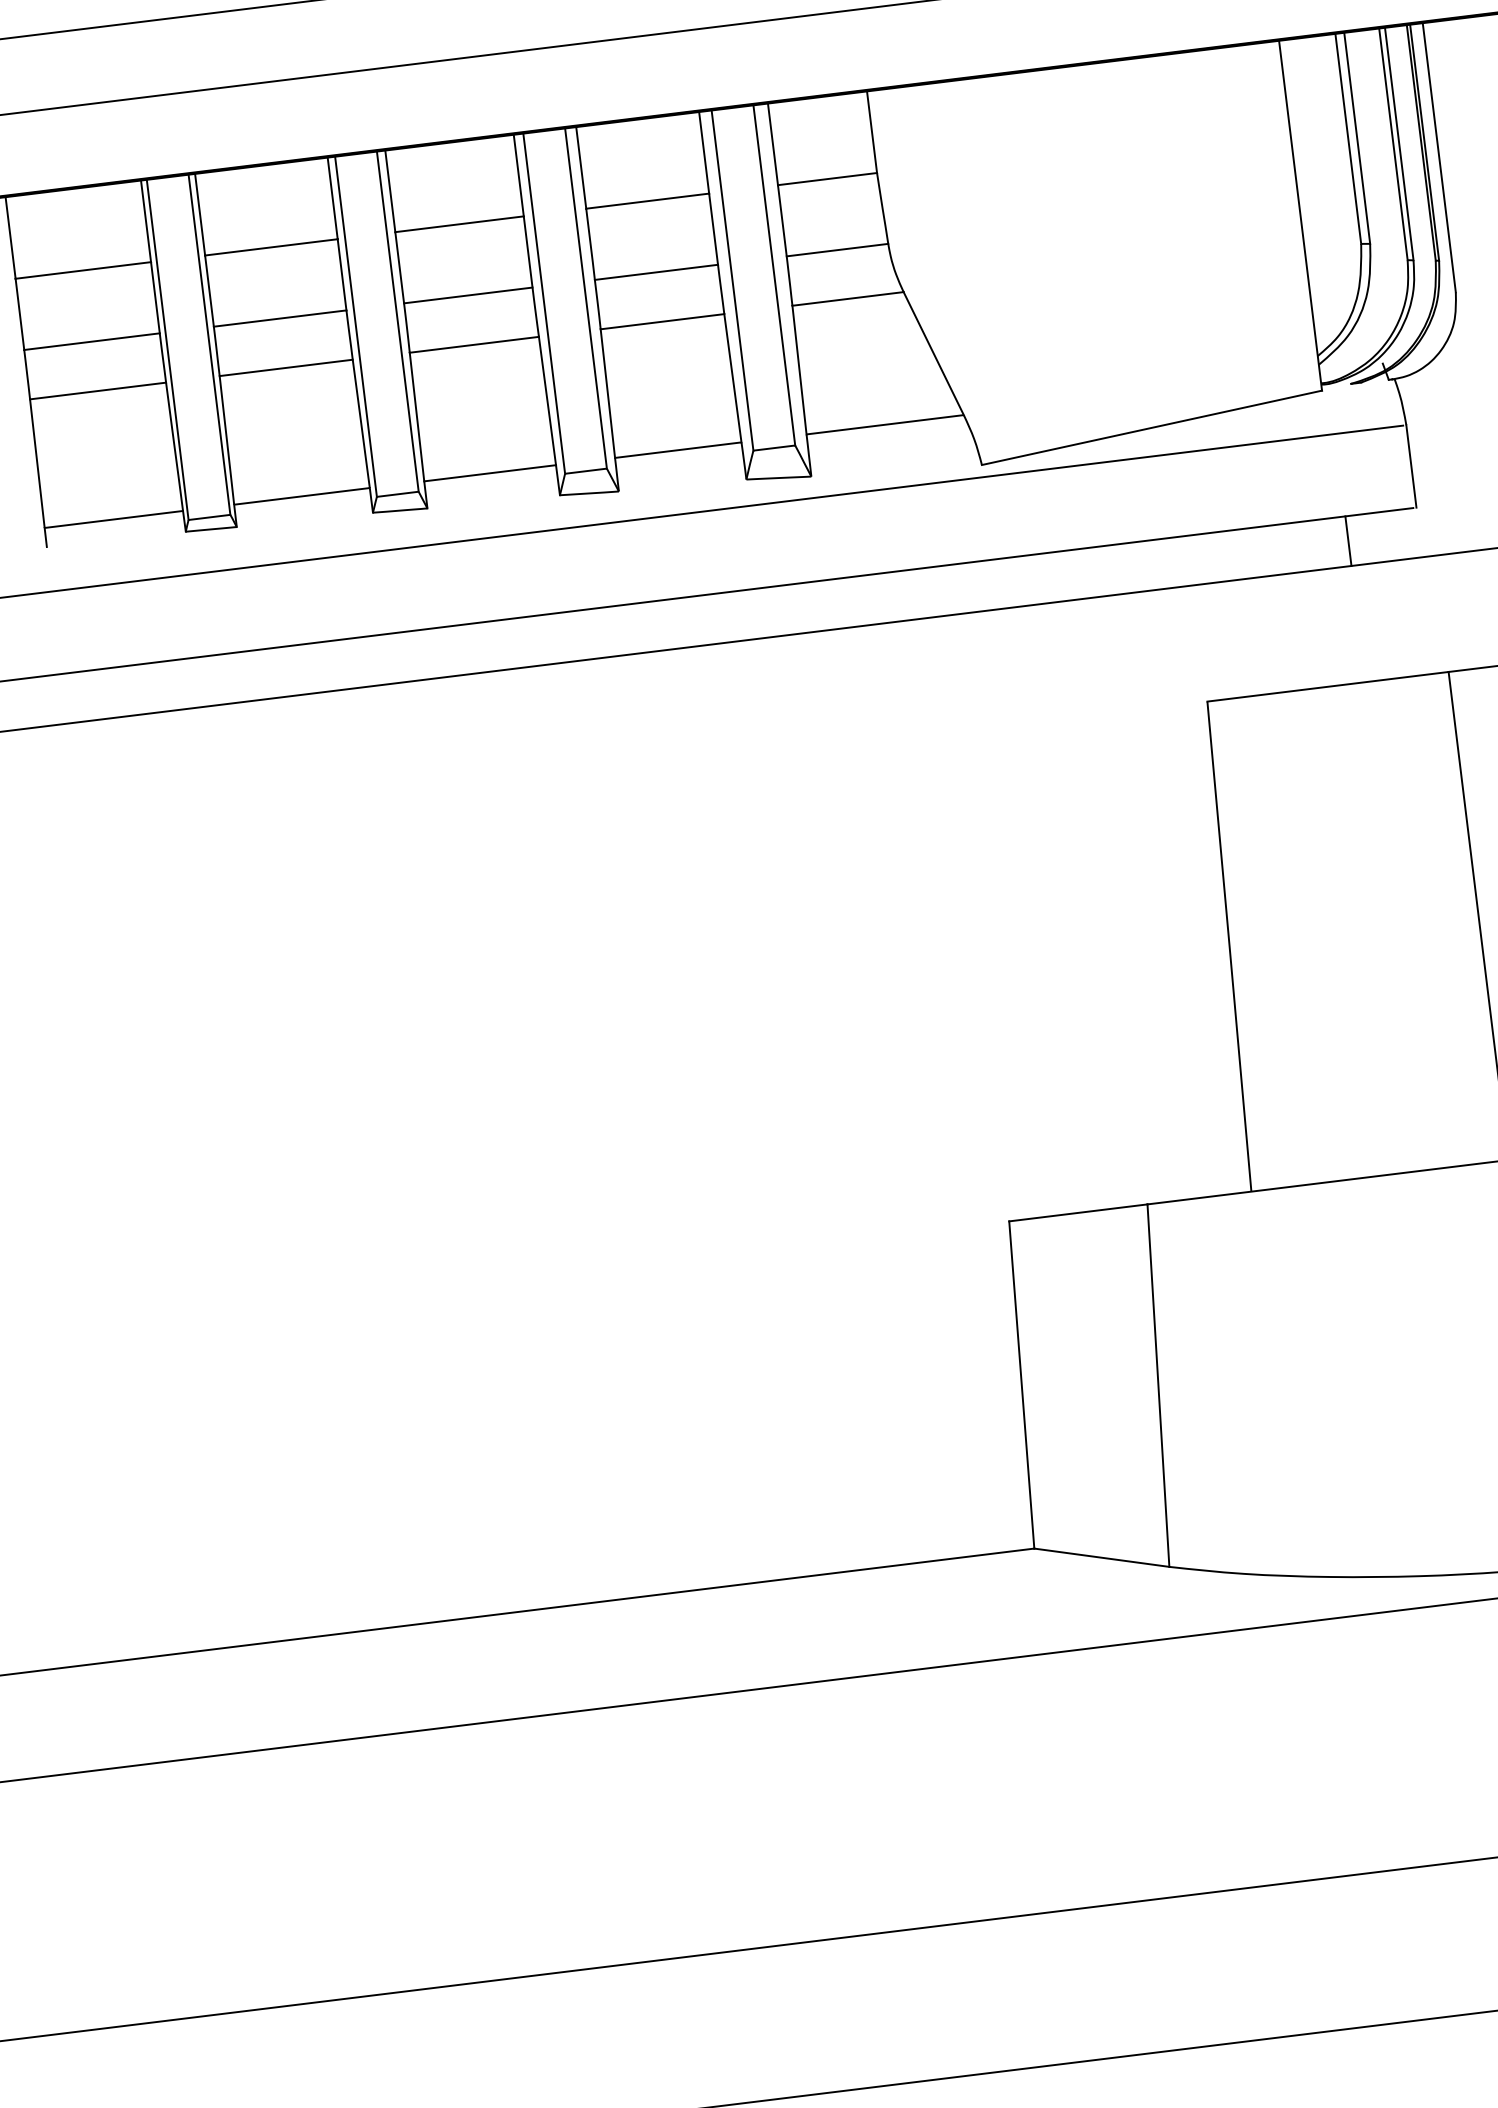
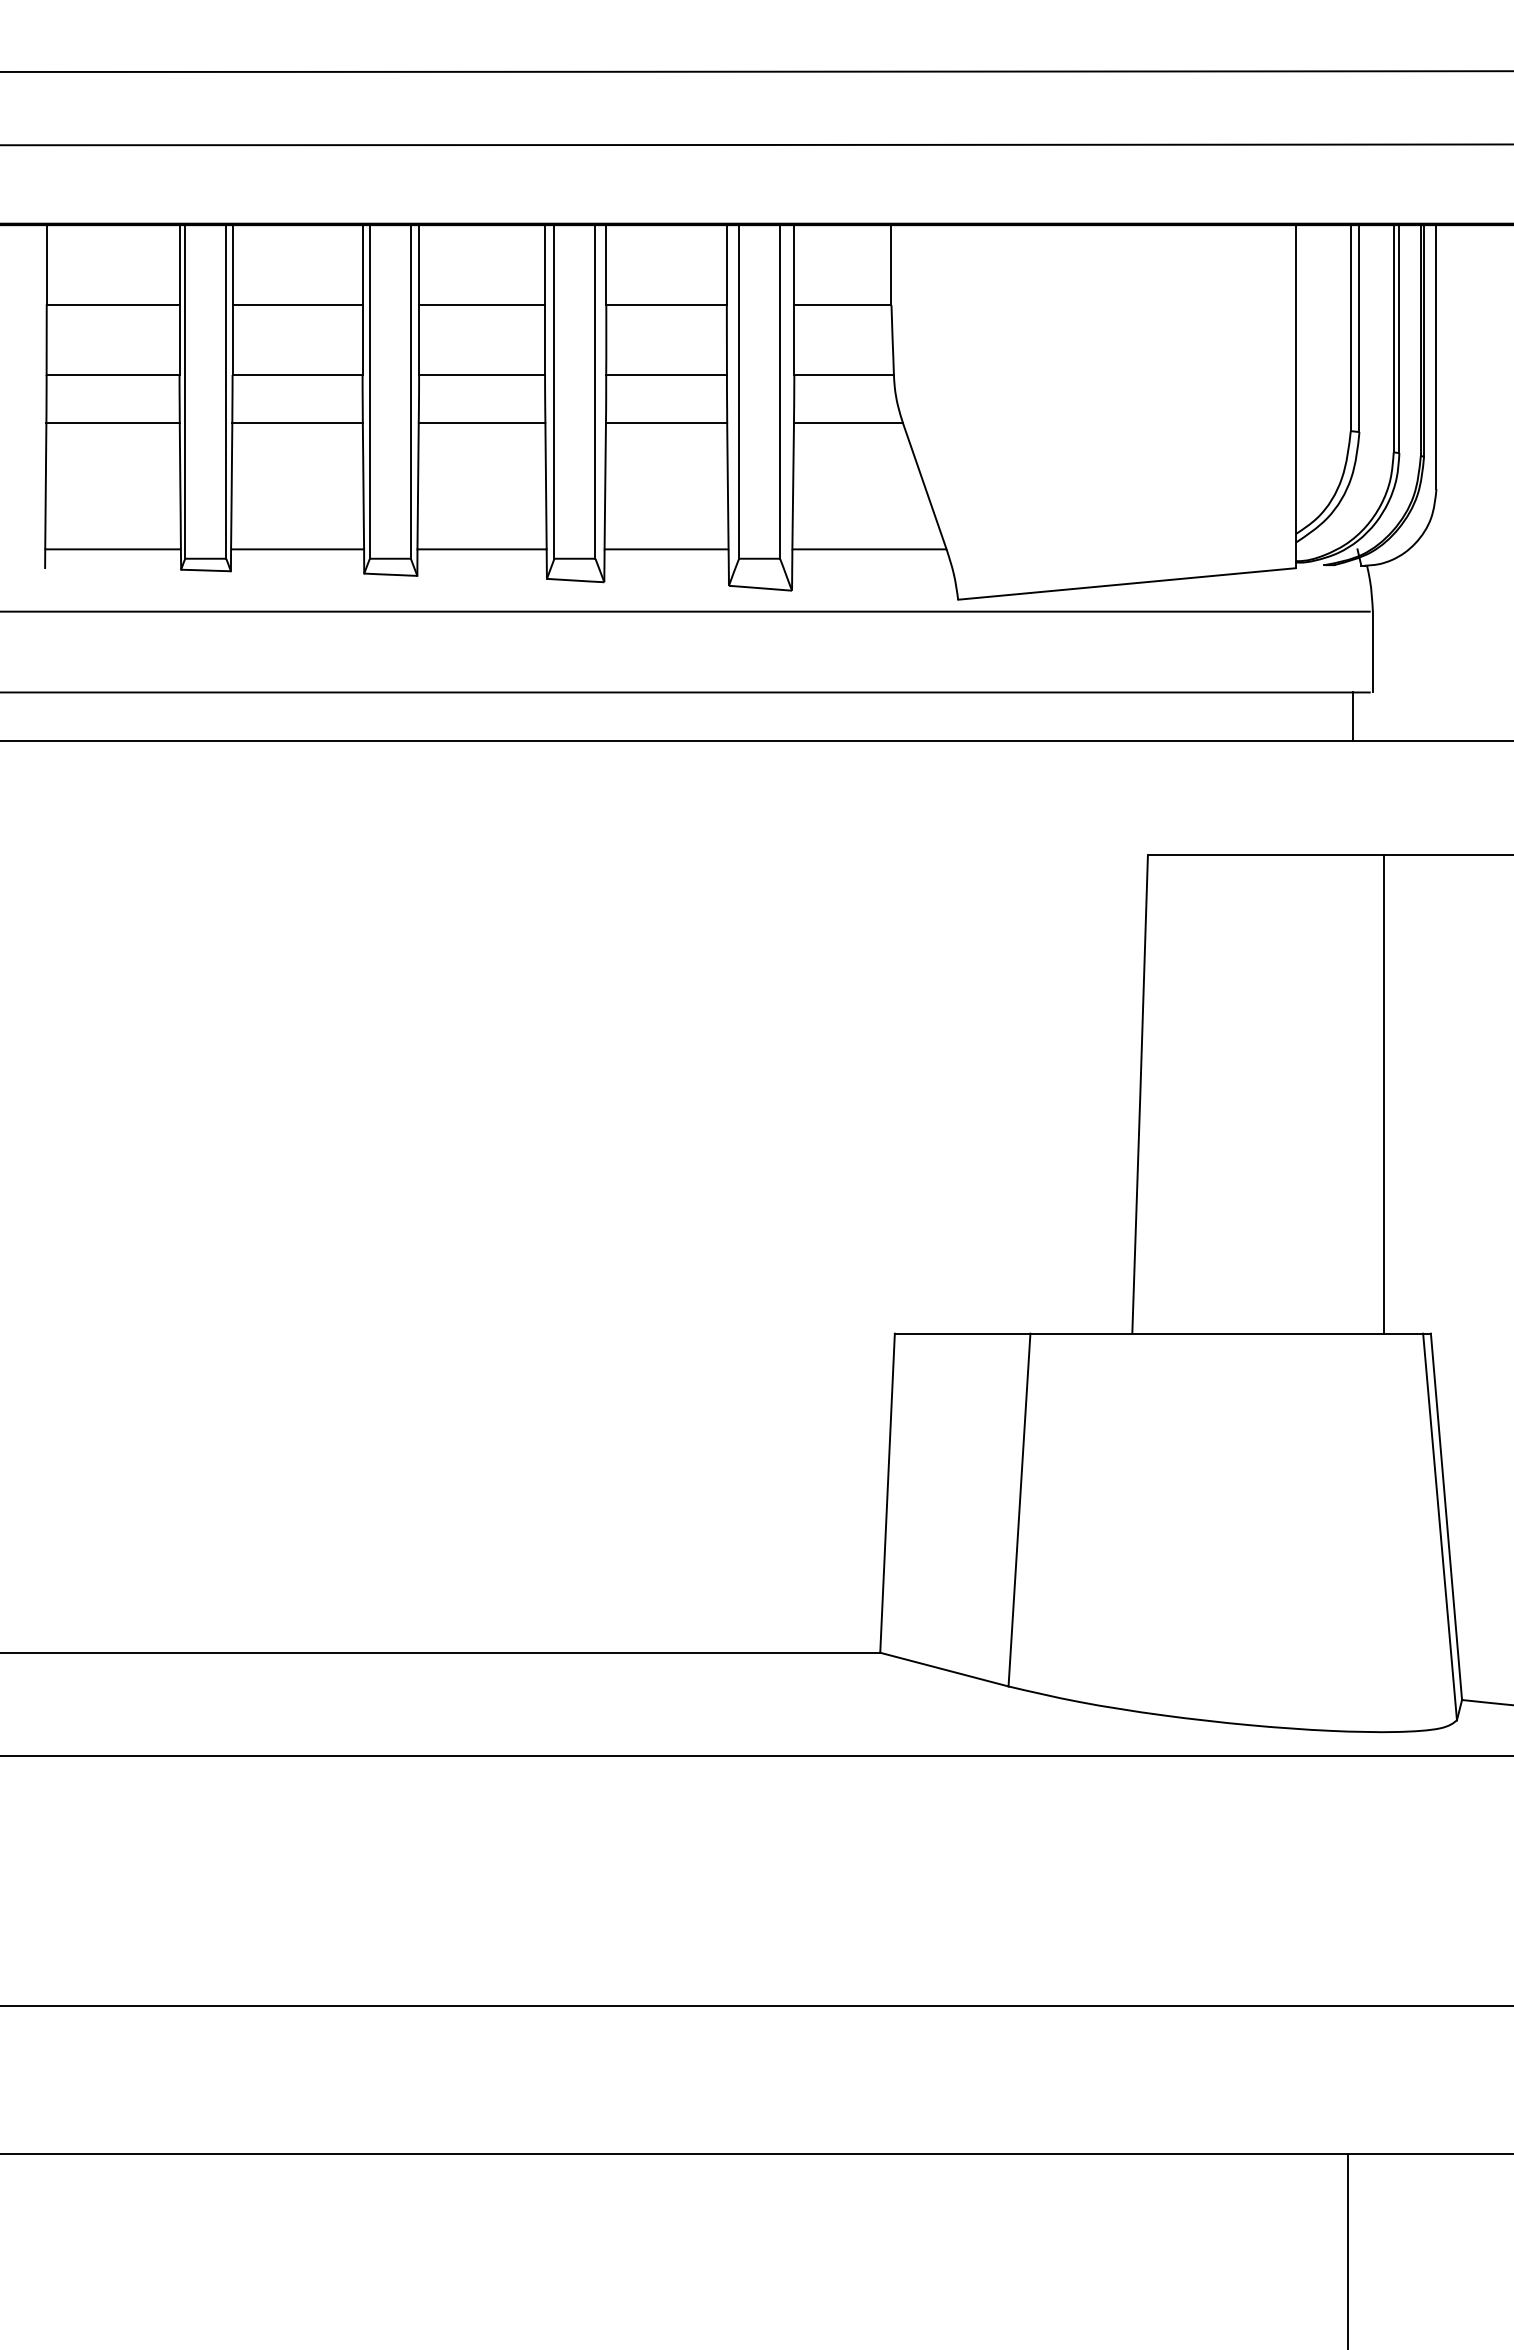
line: (1348, 540) -> (1353, 716), moved

